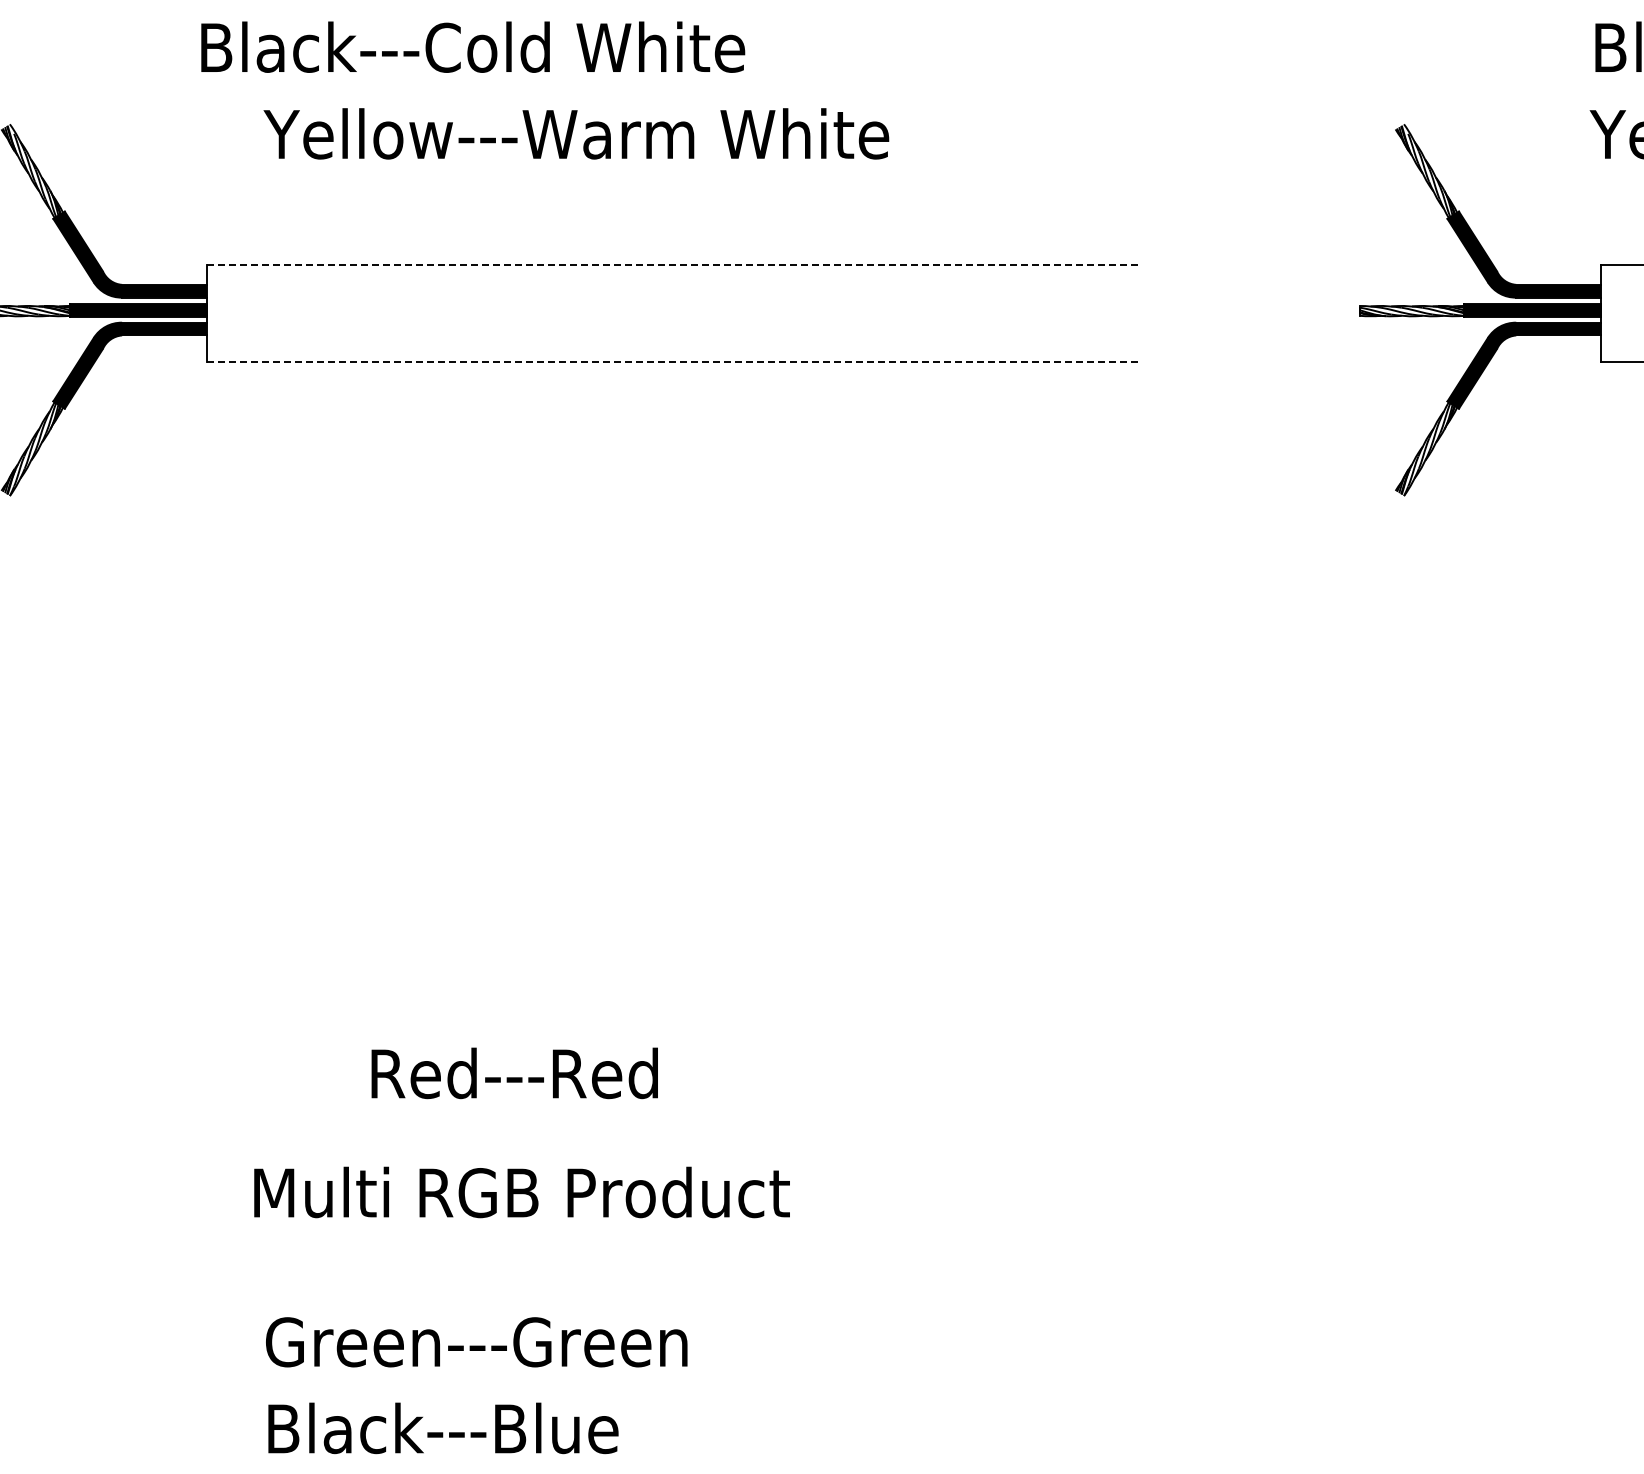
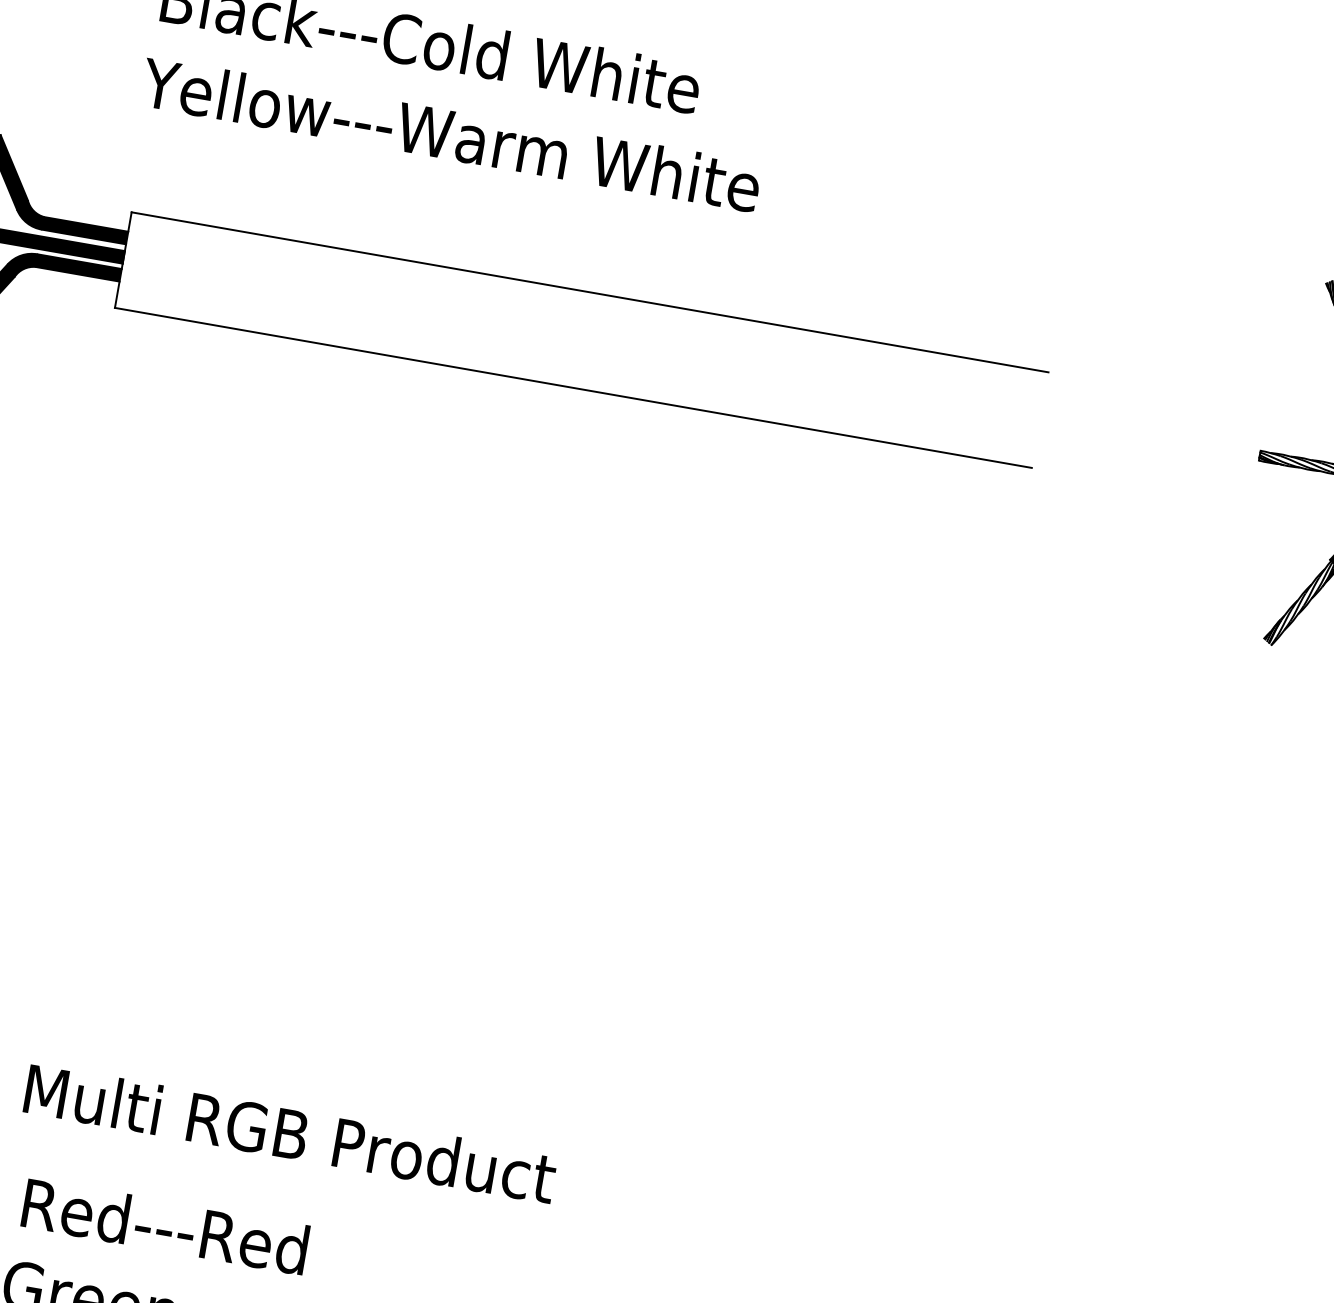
text: (576, 133) -> (451, 134), moved
line: (671, 265) -> (589, 292), dashed -> solid
line: (671, 362) -> (572, 388), dashed -> solid
text: (514, 1073) -> (165, 1226), moved
text: (521, 1192) -> (289, 1133), moved

